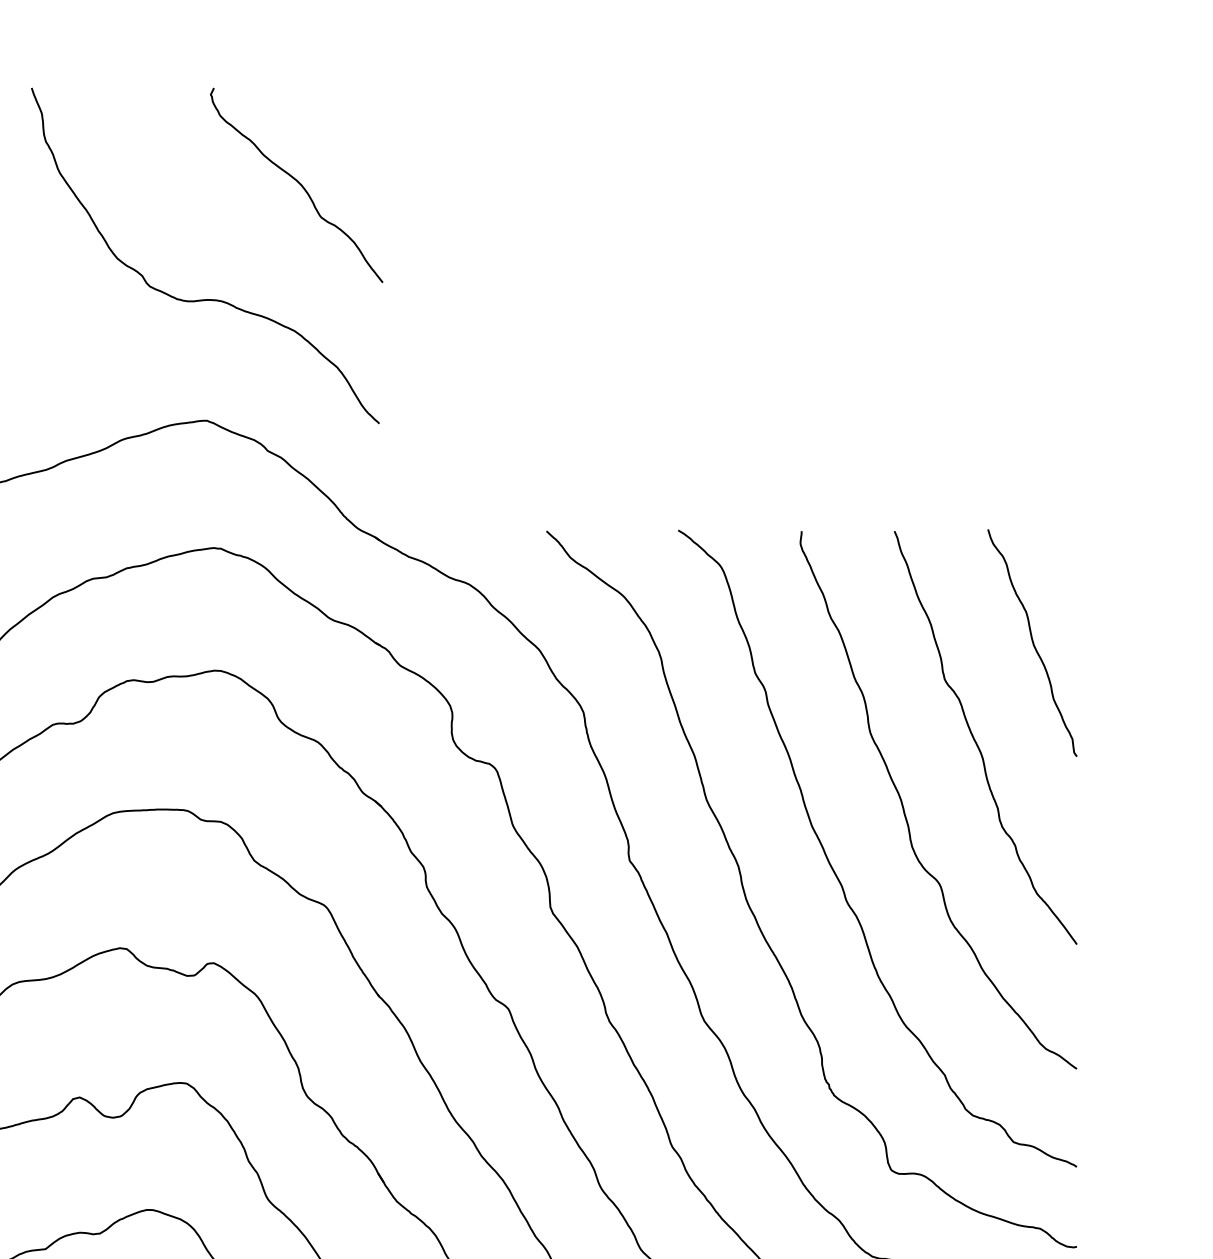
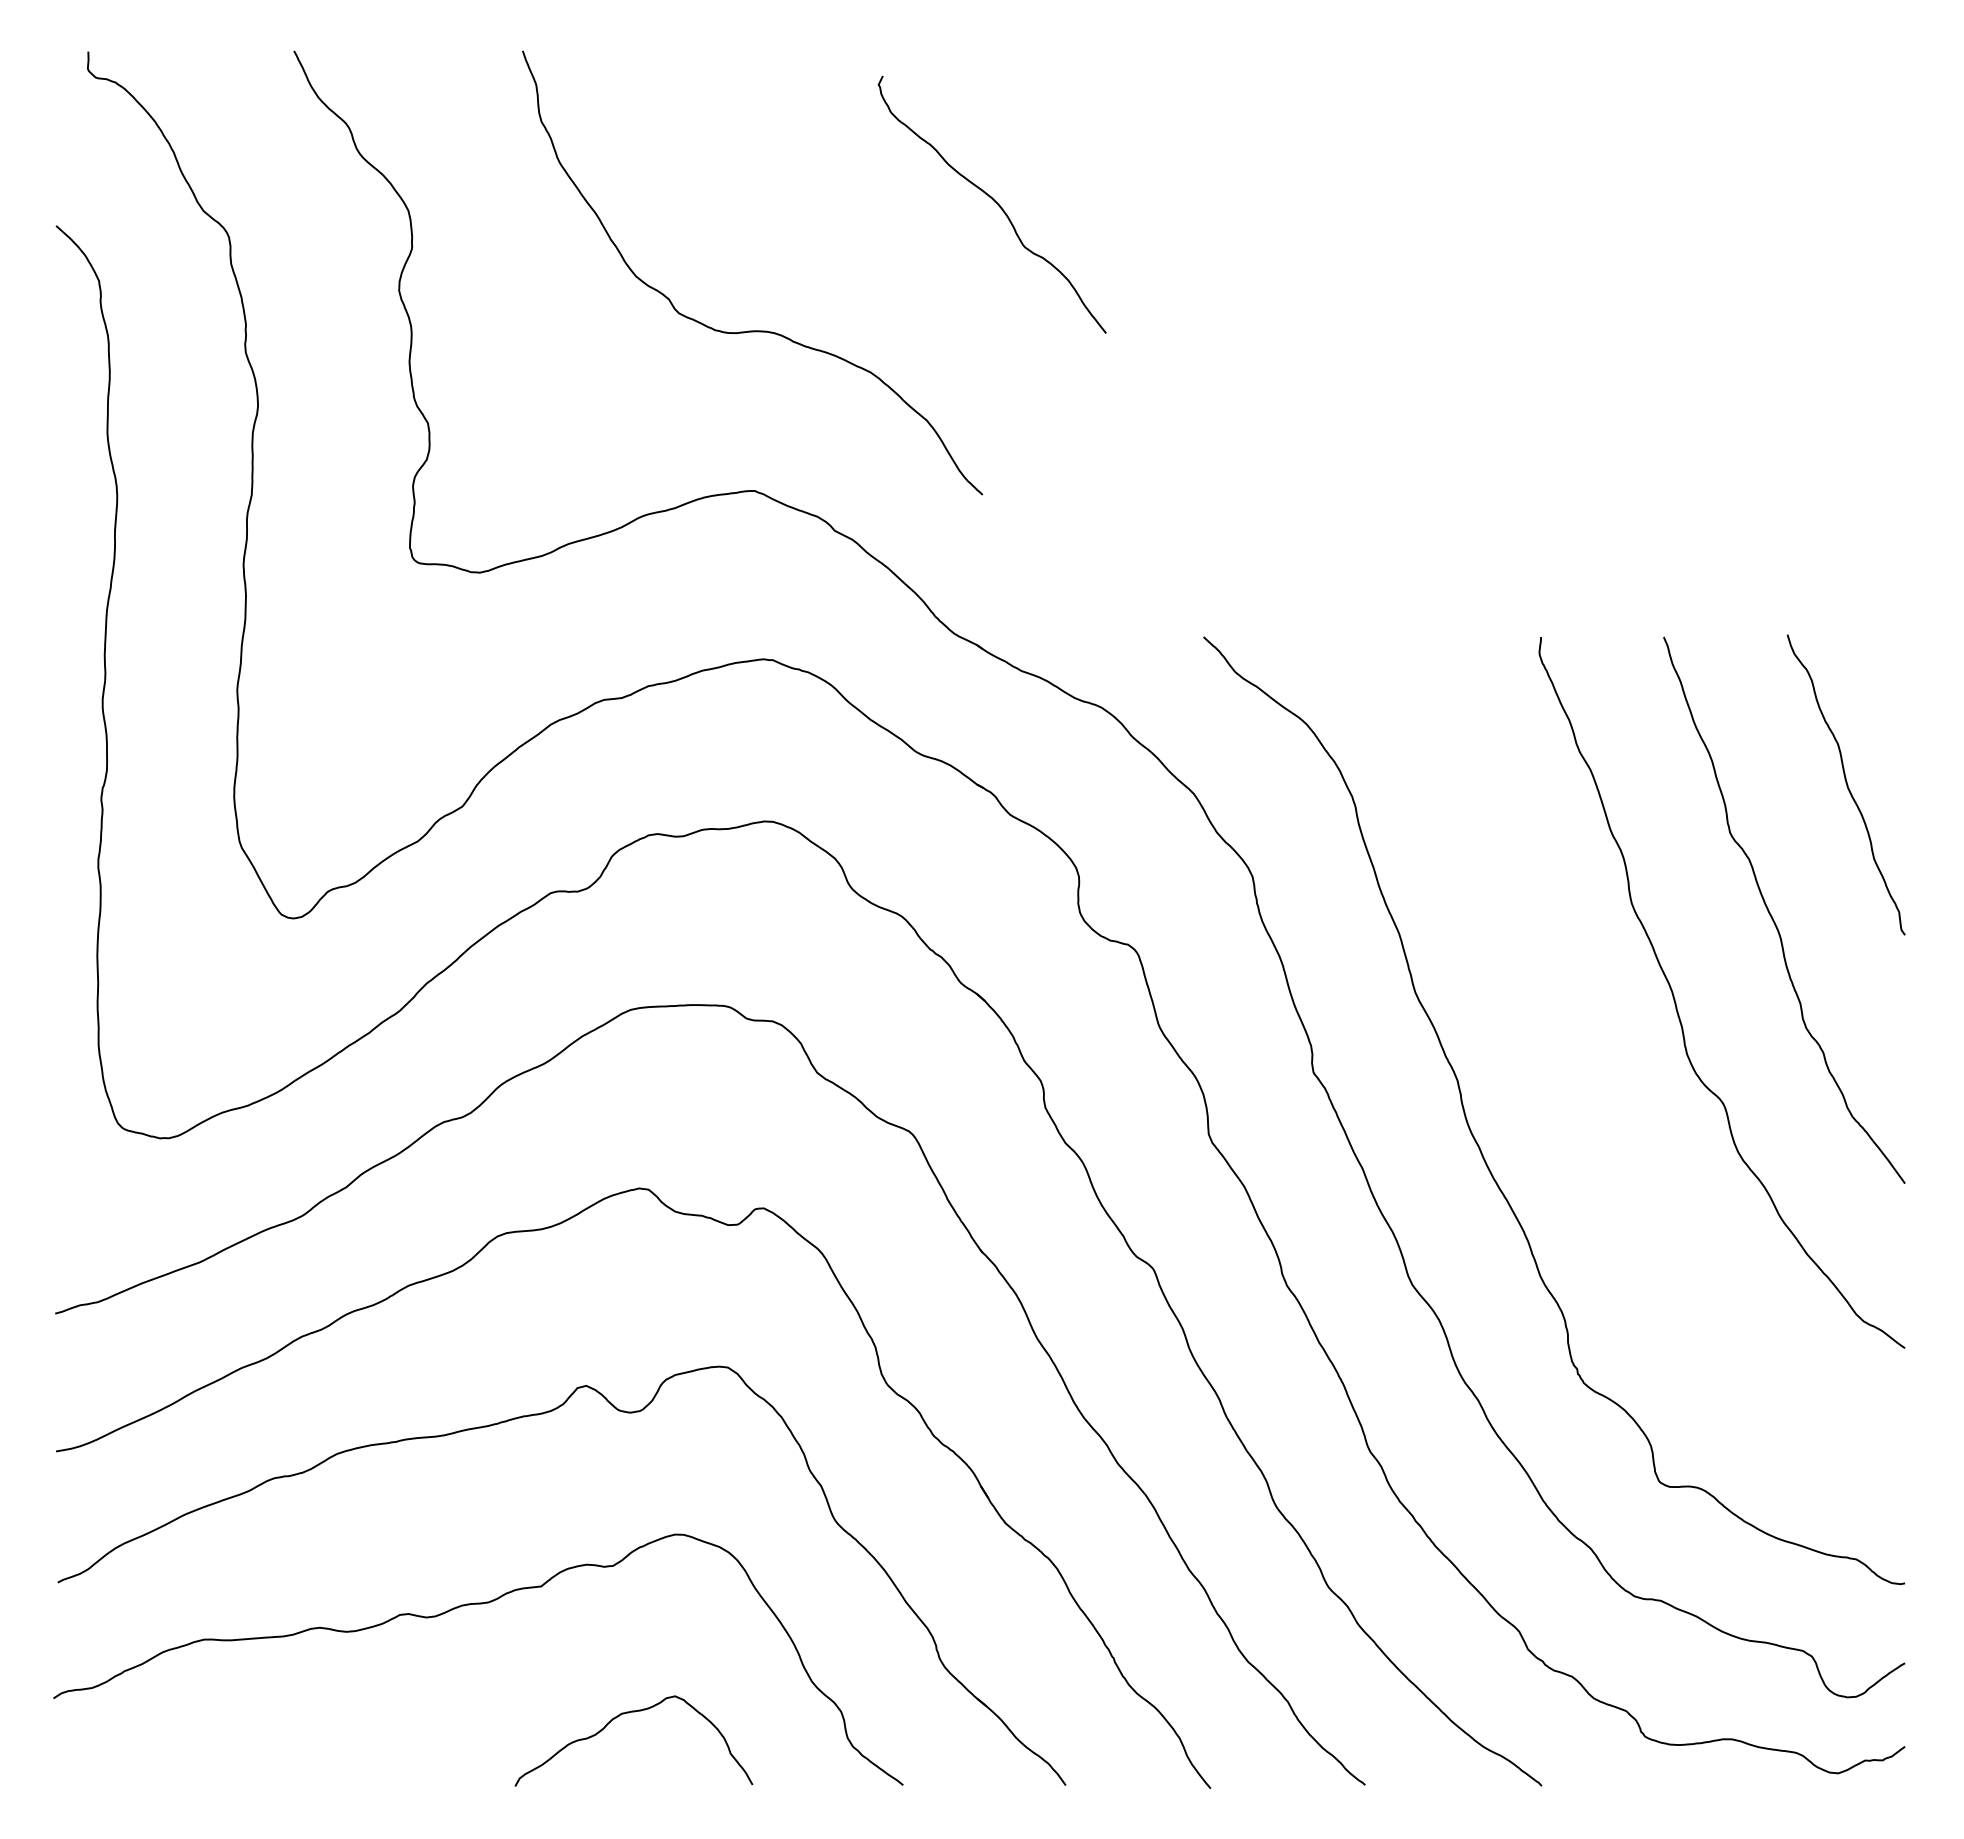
curve: (298, 182) -> (994, 201), moved
curve: (836, 873) -> (1586, 1089), removed

